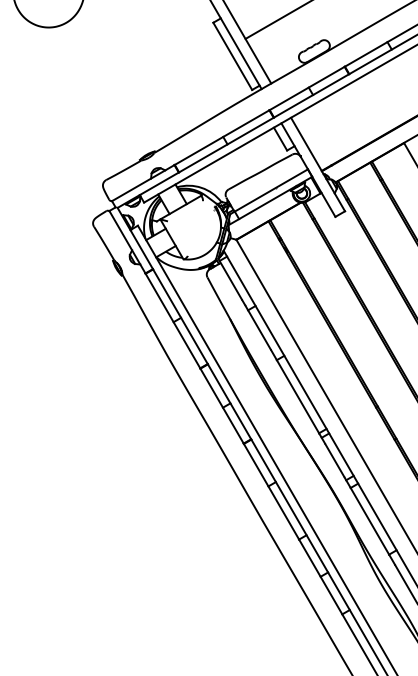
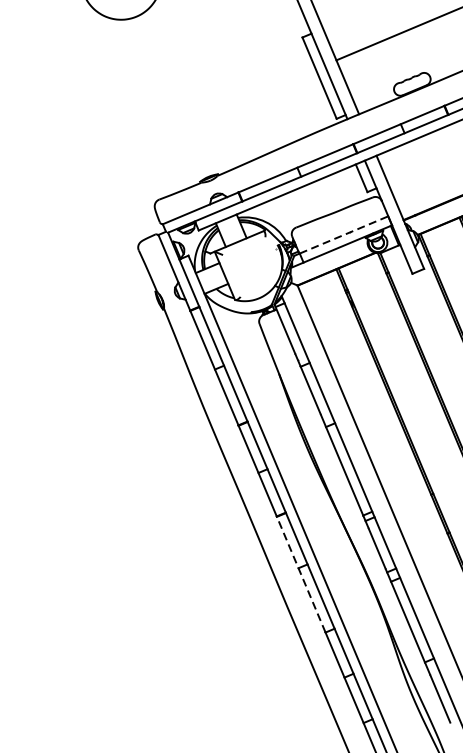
line: (271, 190) -> (344, 234), solid -> dashed
line: (271, 491) -> (301, 574), solid -> dashed

